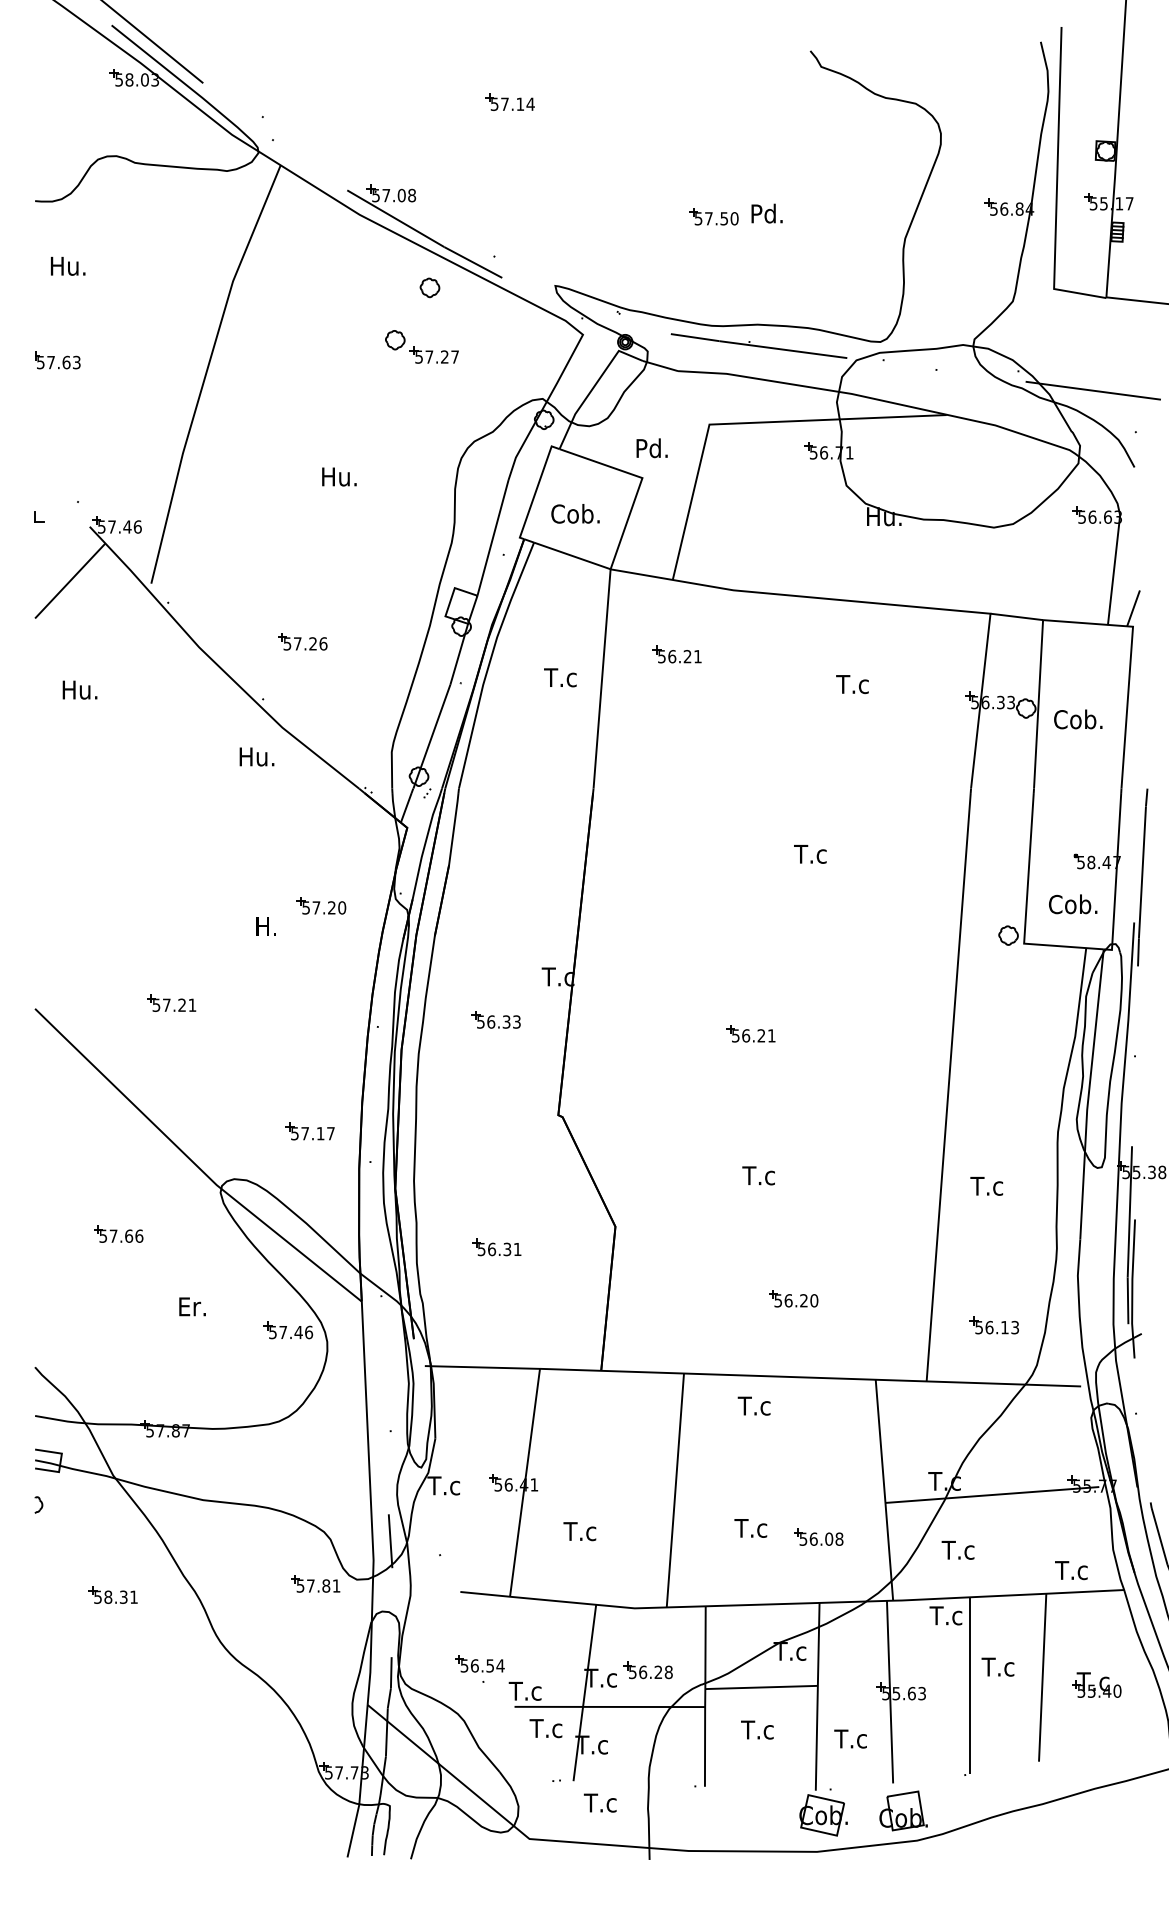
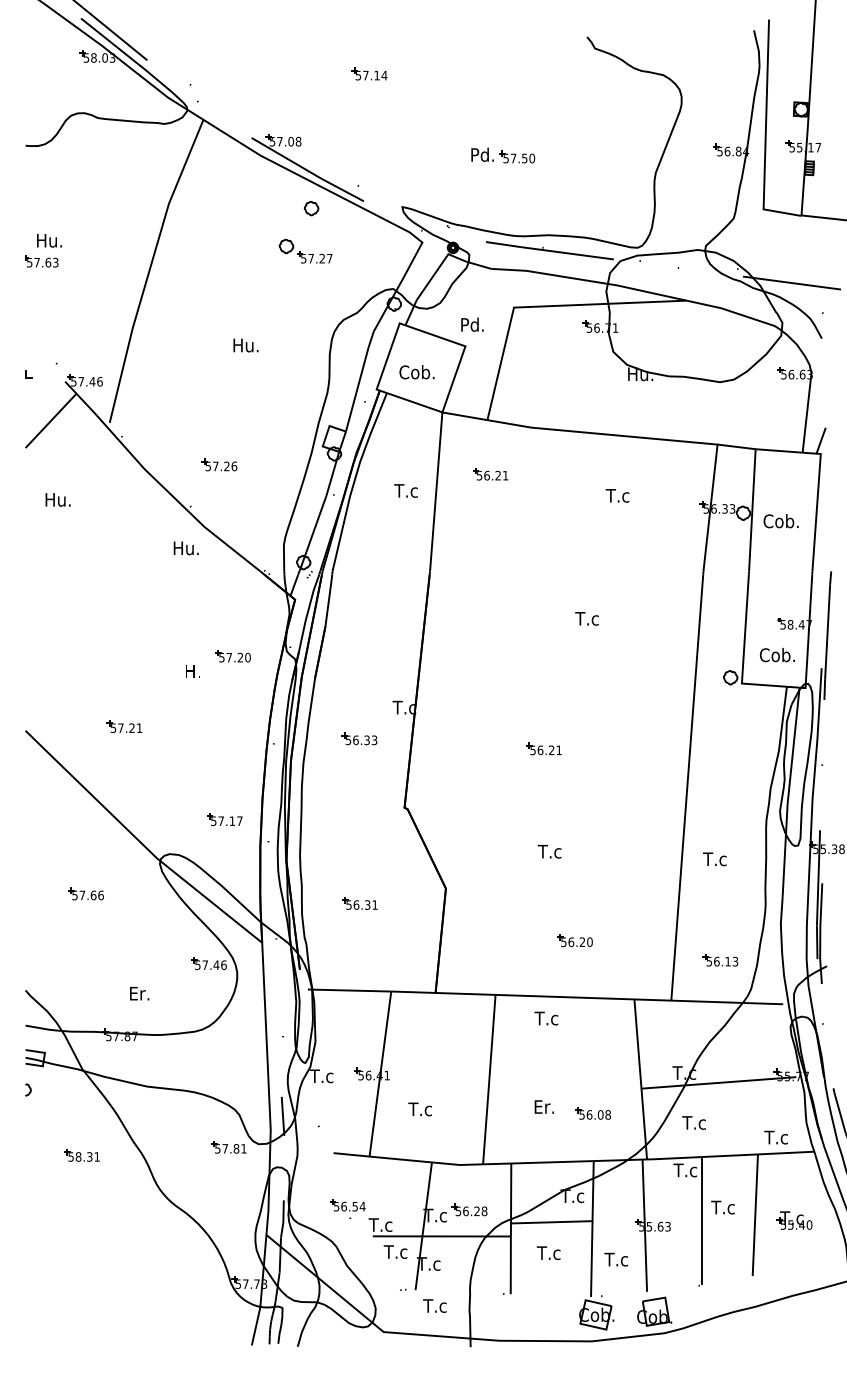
text: (766, 213) -> (482, 154), moved
text: (68, 265) -> (49, 240), moved
text: (192, 1306) -> (139, 993), moved
text: (750, 1528) -> (543, 1107), T.c -> Er.

